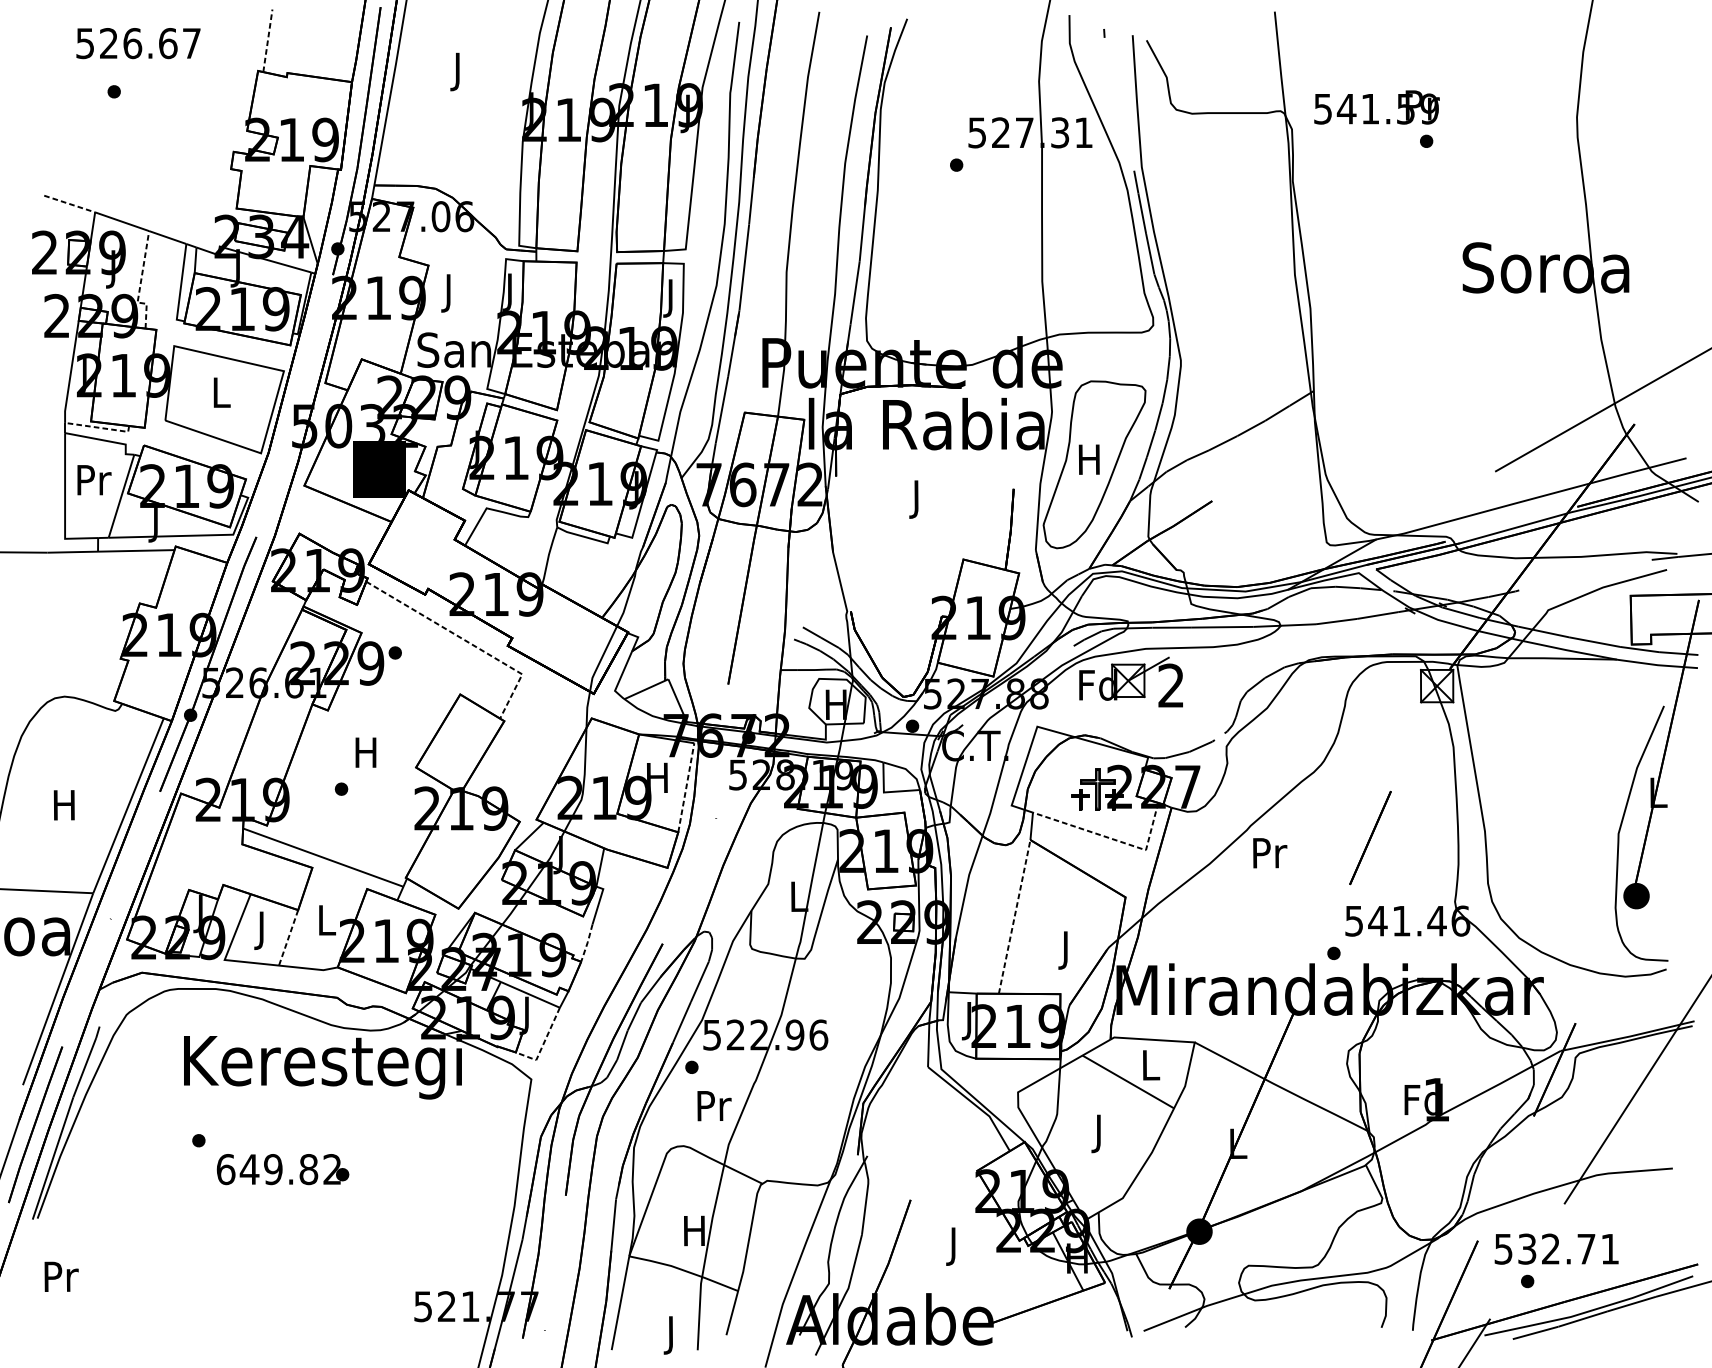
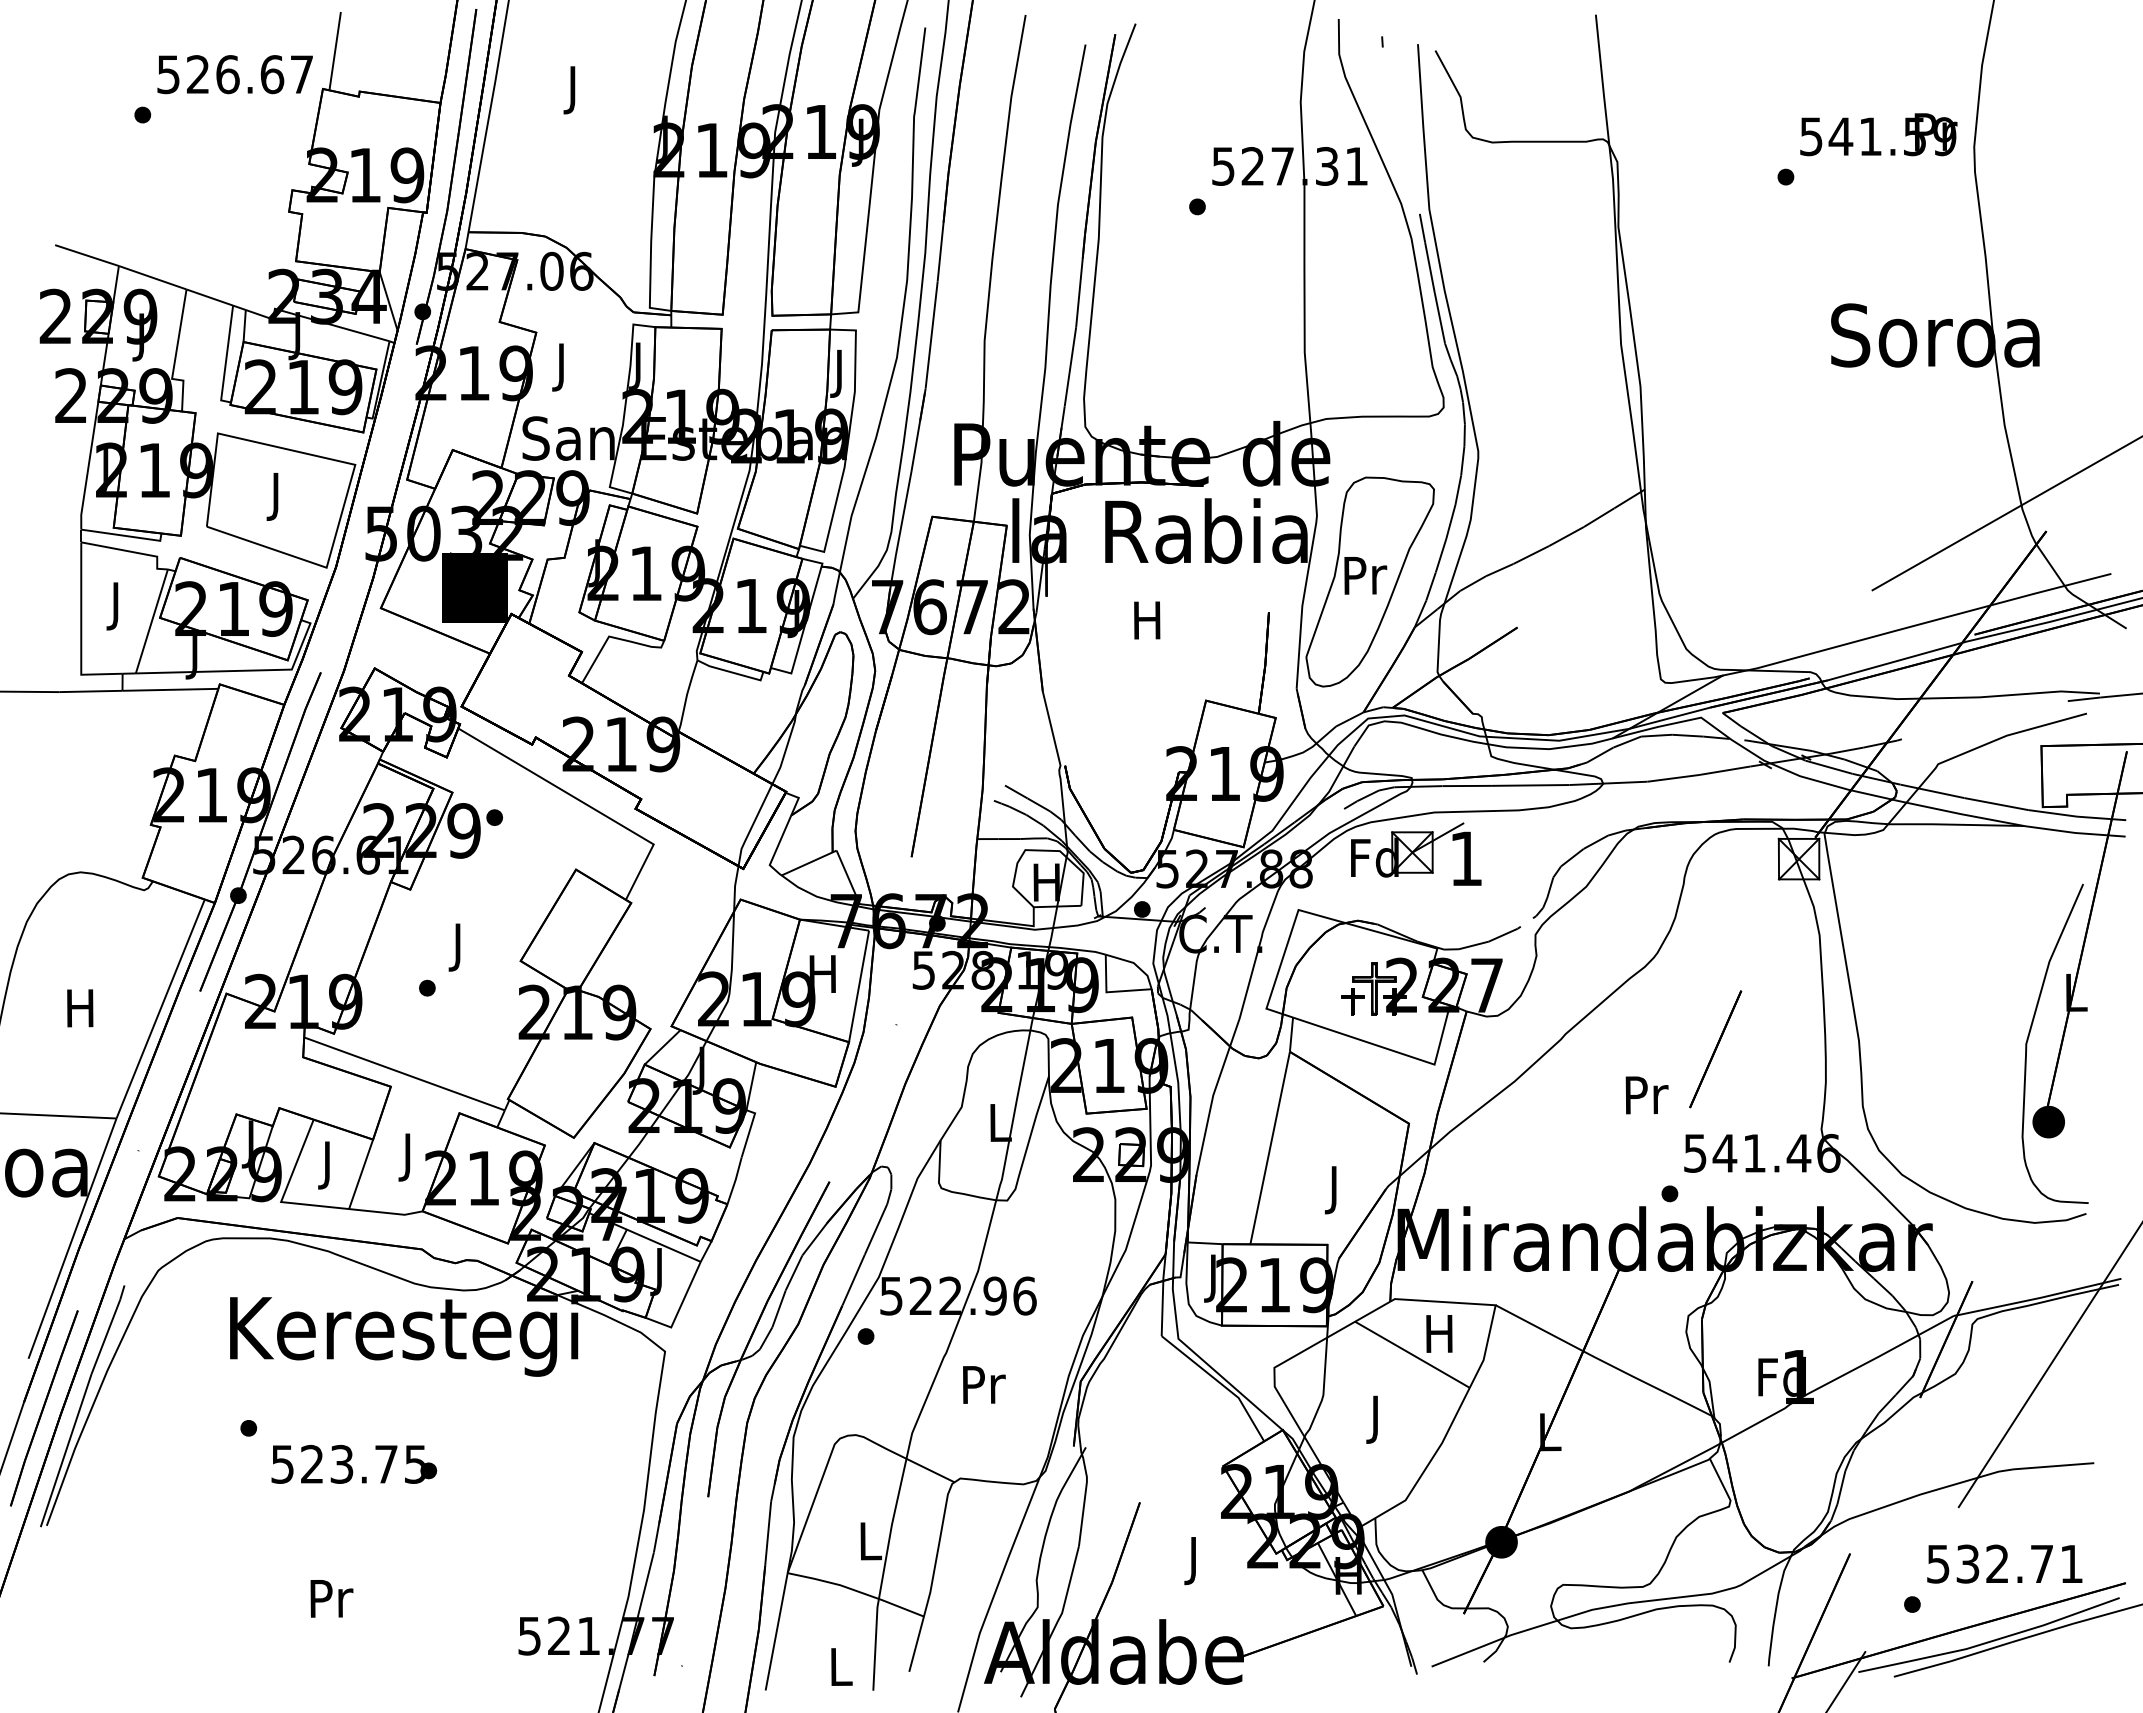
line: (268, 40) -> (335, 50), dashed -> solid
text: (137, 43) -> (234, 74), moved
text: (1376, 107) -> (1878, 134), moved
line: (70, 203) -> (87, 255), dashed -> solid
line: (140, 284) -> (175, 356), dashed -> solid
text: (221, 396) -> (277, 496), L -> J
line: (99, 427) -> (124, 535), dashed -> solid
text: (1090, 459) -> (1365, 575), H -> Pr
text: (94, 484) -> (117, 606), Pr -> J
text: (916, 499) -> (1147, 625), J -> H
line: (466, 640) -> (583, 802), dashed -> solid
text: (1170, 684) -> (1465, 857), 2 -> 1
text: (365, 756) -> (457, 947), H -> J
line: (686, 787) -> (859, 986), dashed -> solid
line: (1113, 838) -> (1393, 1050), dashed -> solid
text: (1269, 853) -> (1646, 1095), moved
line: (1014, 916) -> (1270, 1147), dashed -> solid
text: (327, 924) -> (409, 1157), L -> J
line: (288, 937) -> (361, 1174), dashed -> solid
line: (587, 942) -> (735, 1180), dashed -> solid
line: (542, 1045) -> (679, 1308), dashed -> solid
text: (1149, 1064) -> (1439, 1333), L -> H
text: (714, 1105) -> (984, 1384), moved
text: (278, 1168) -> (348, 1463), 649.82 -> 523.75
text: (694, 1231) -> (869, 1541), H -> L
text: (1556, 1248) -> (2004, 1563), moved
text: (61, 1276) -> (331, 1598), moved
text: (672, 1335) -> (841, 1672), J -> L

